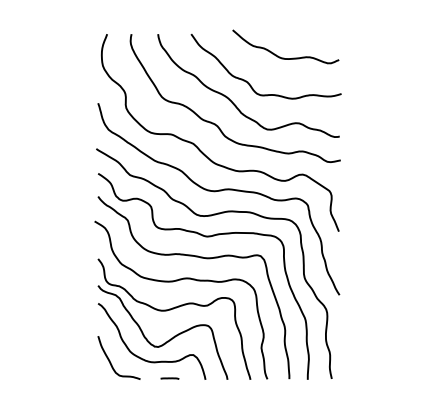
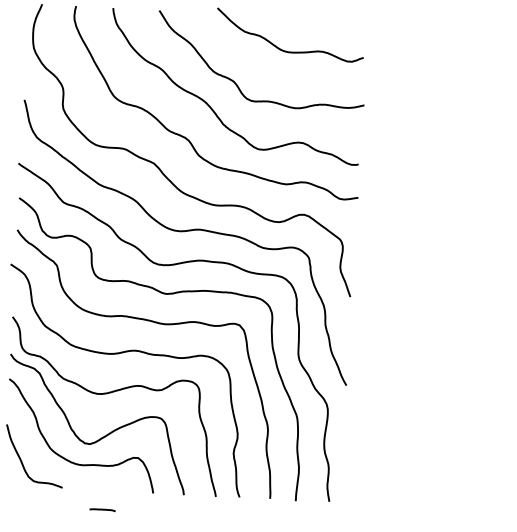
line: (169, 378) -> (101, 509), moved

